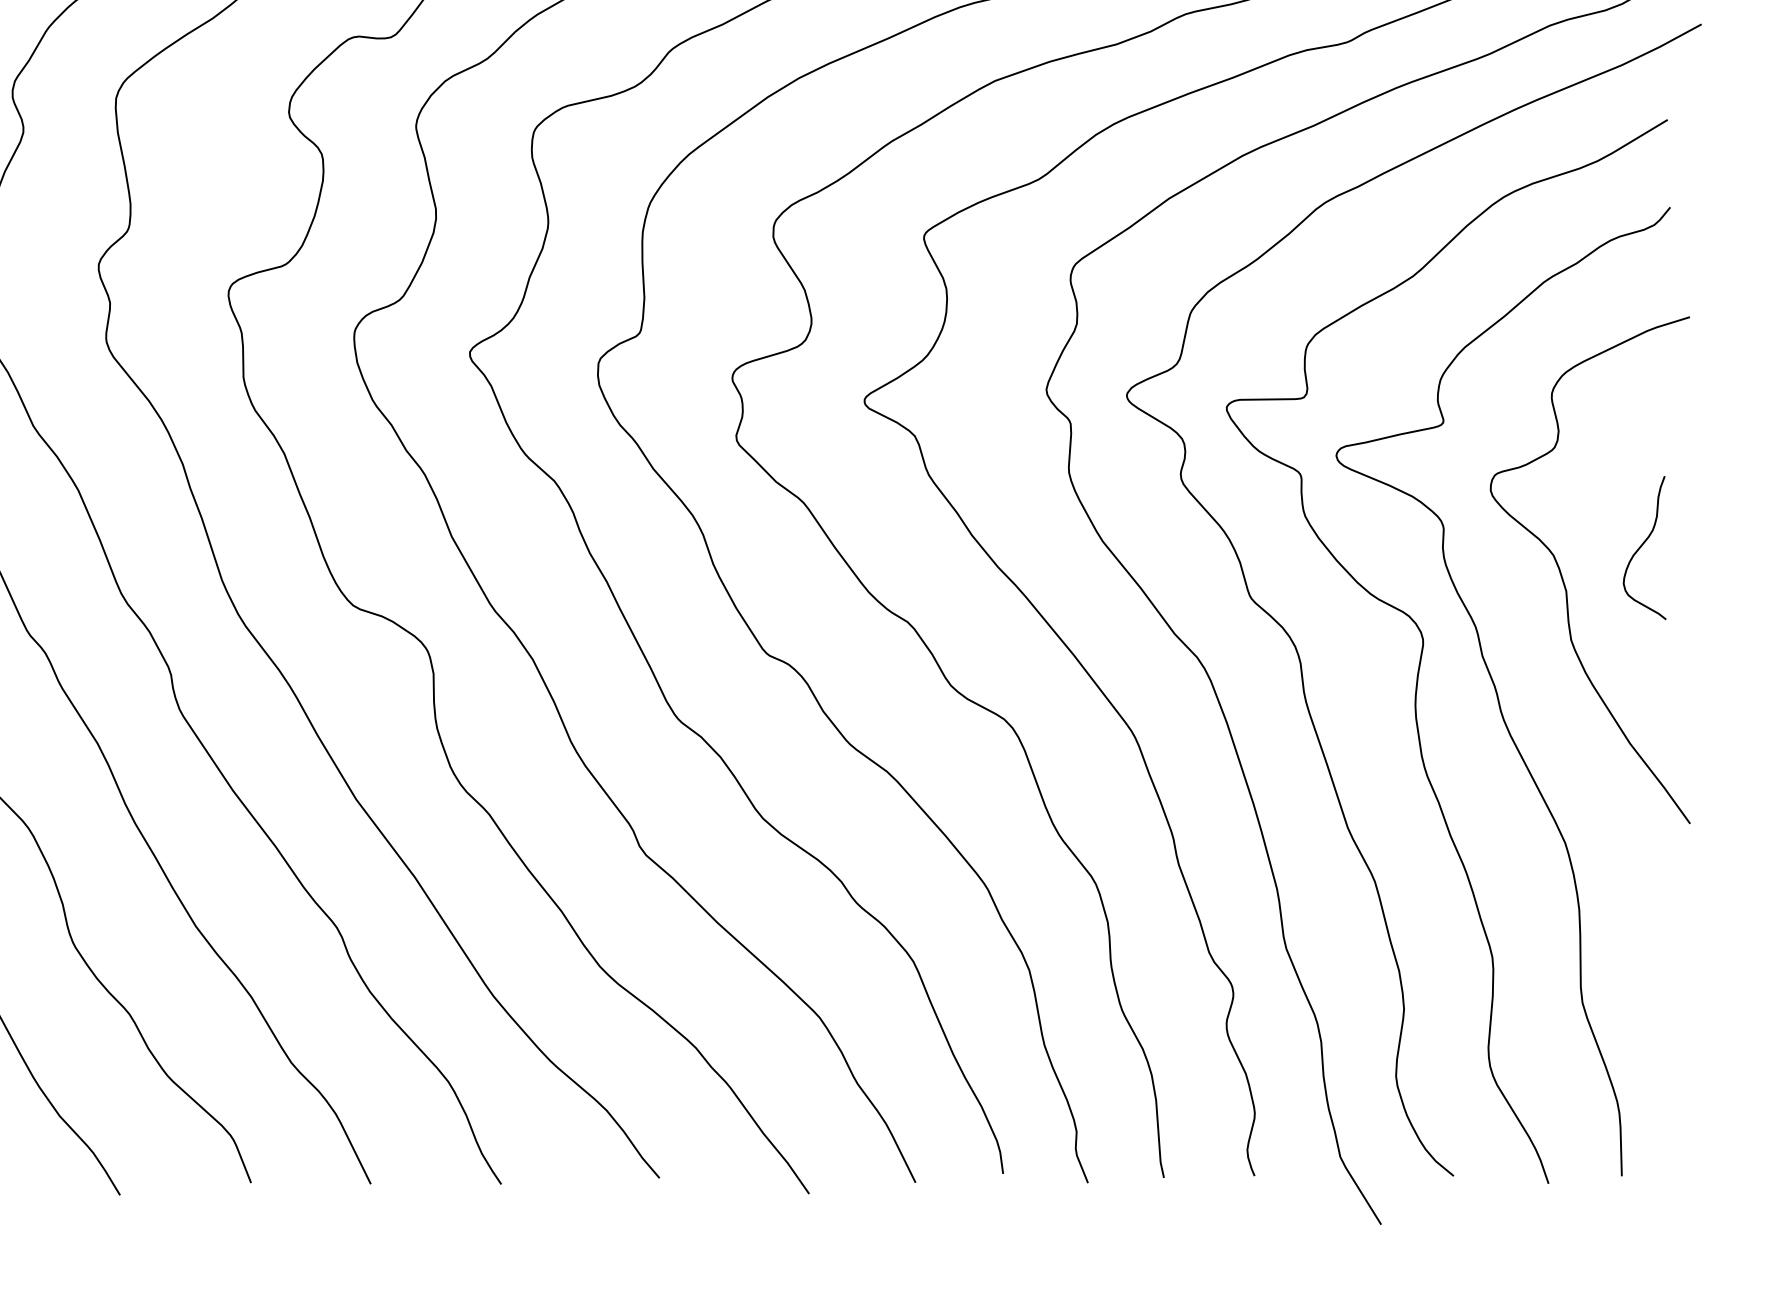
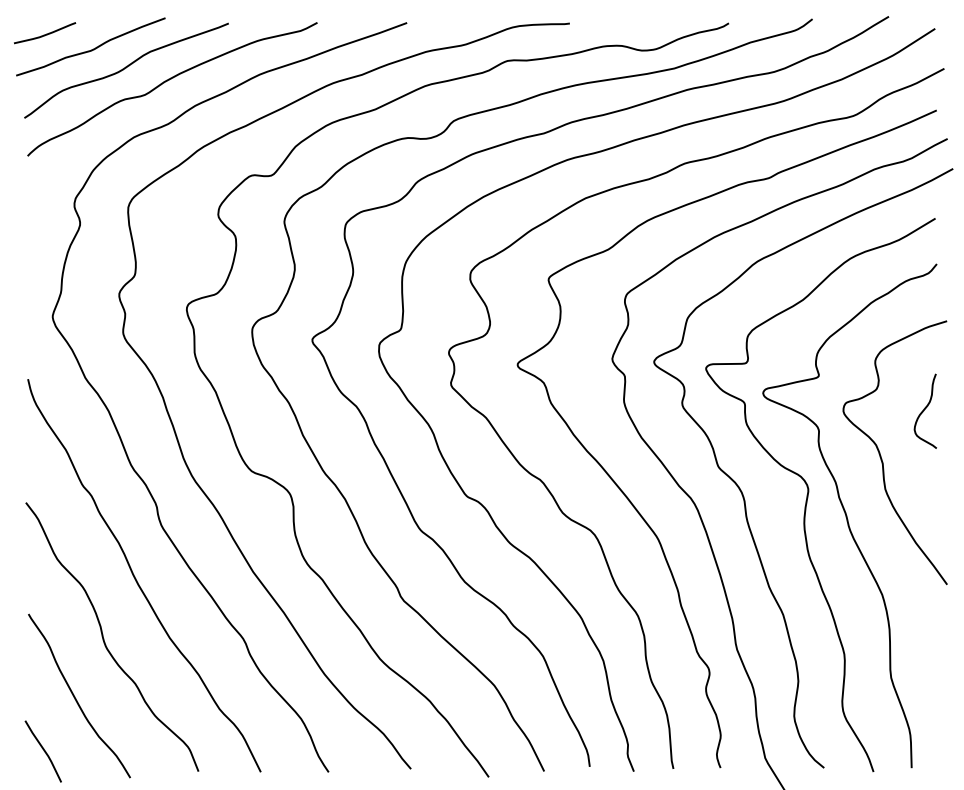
curve: (1642, 546) -> (924, 410), moved

